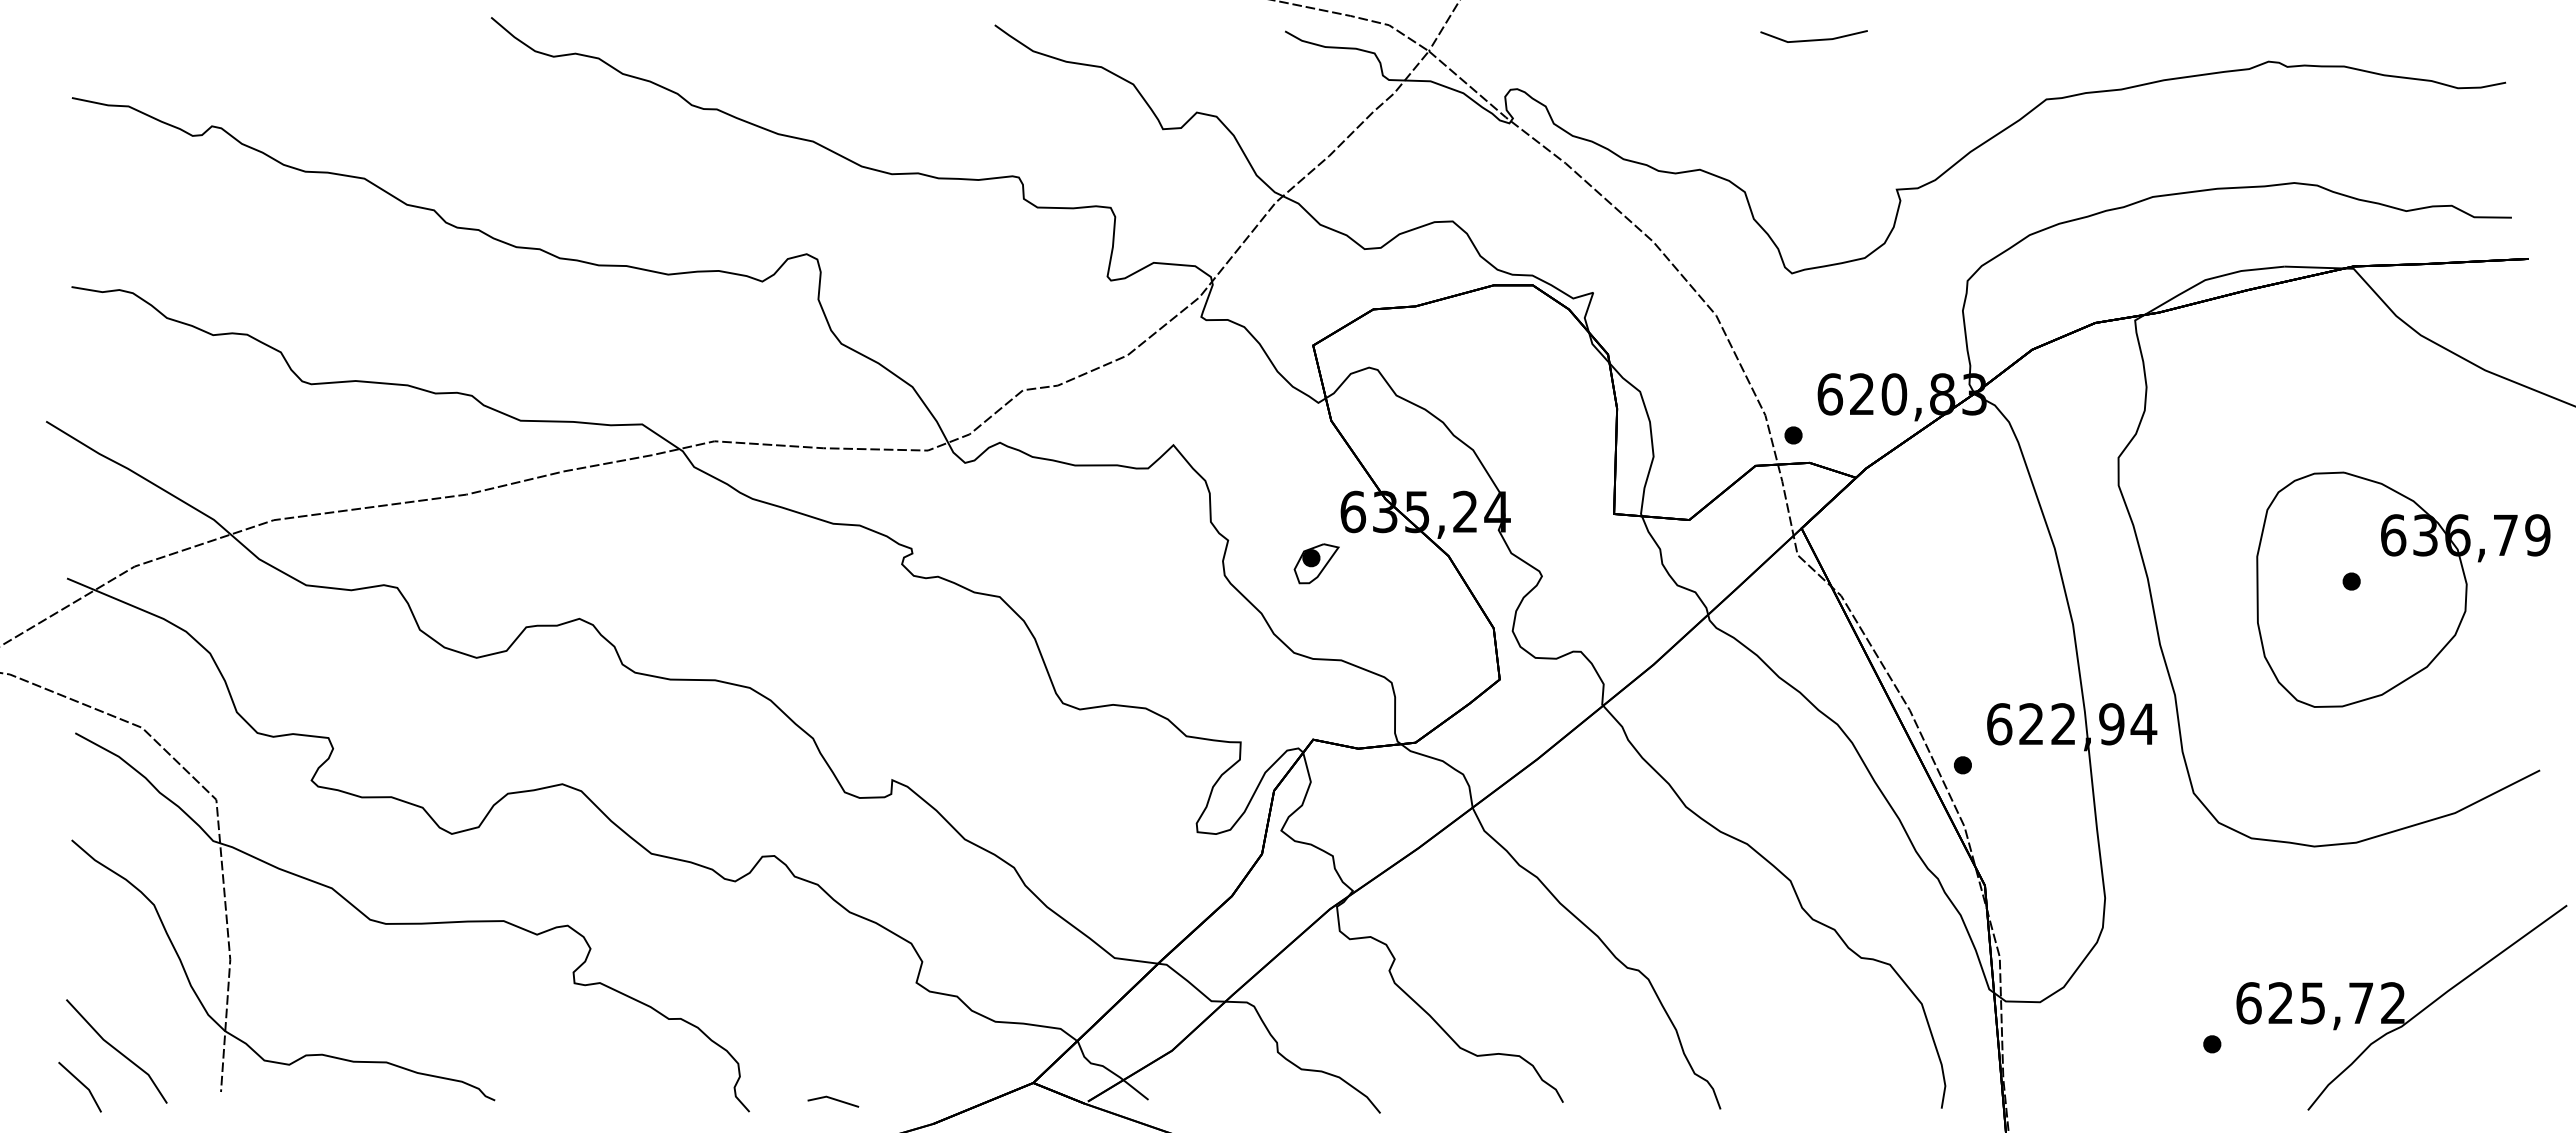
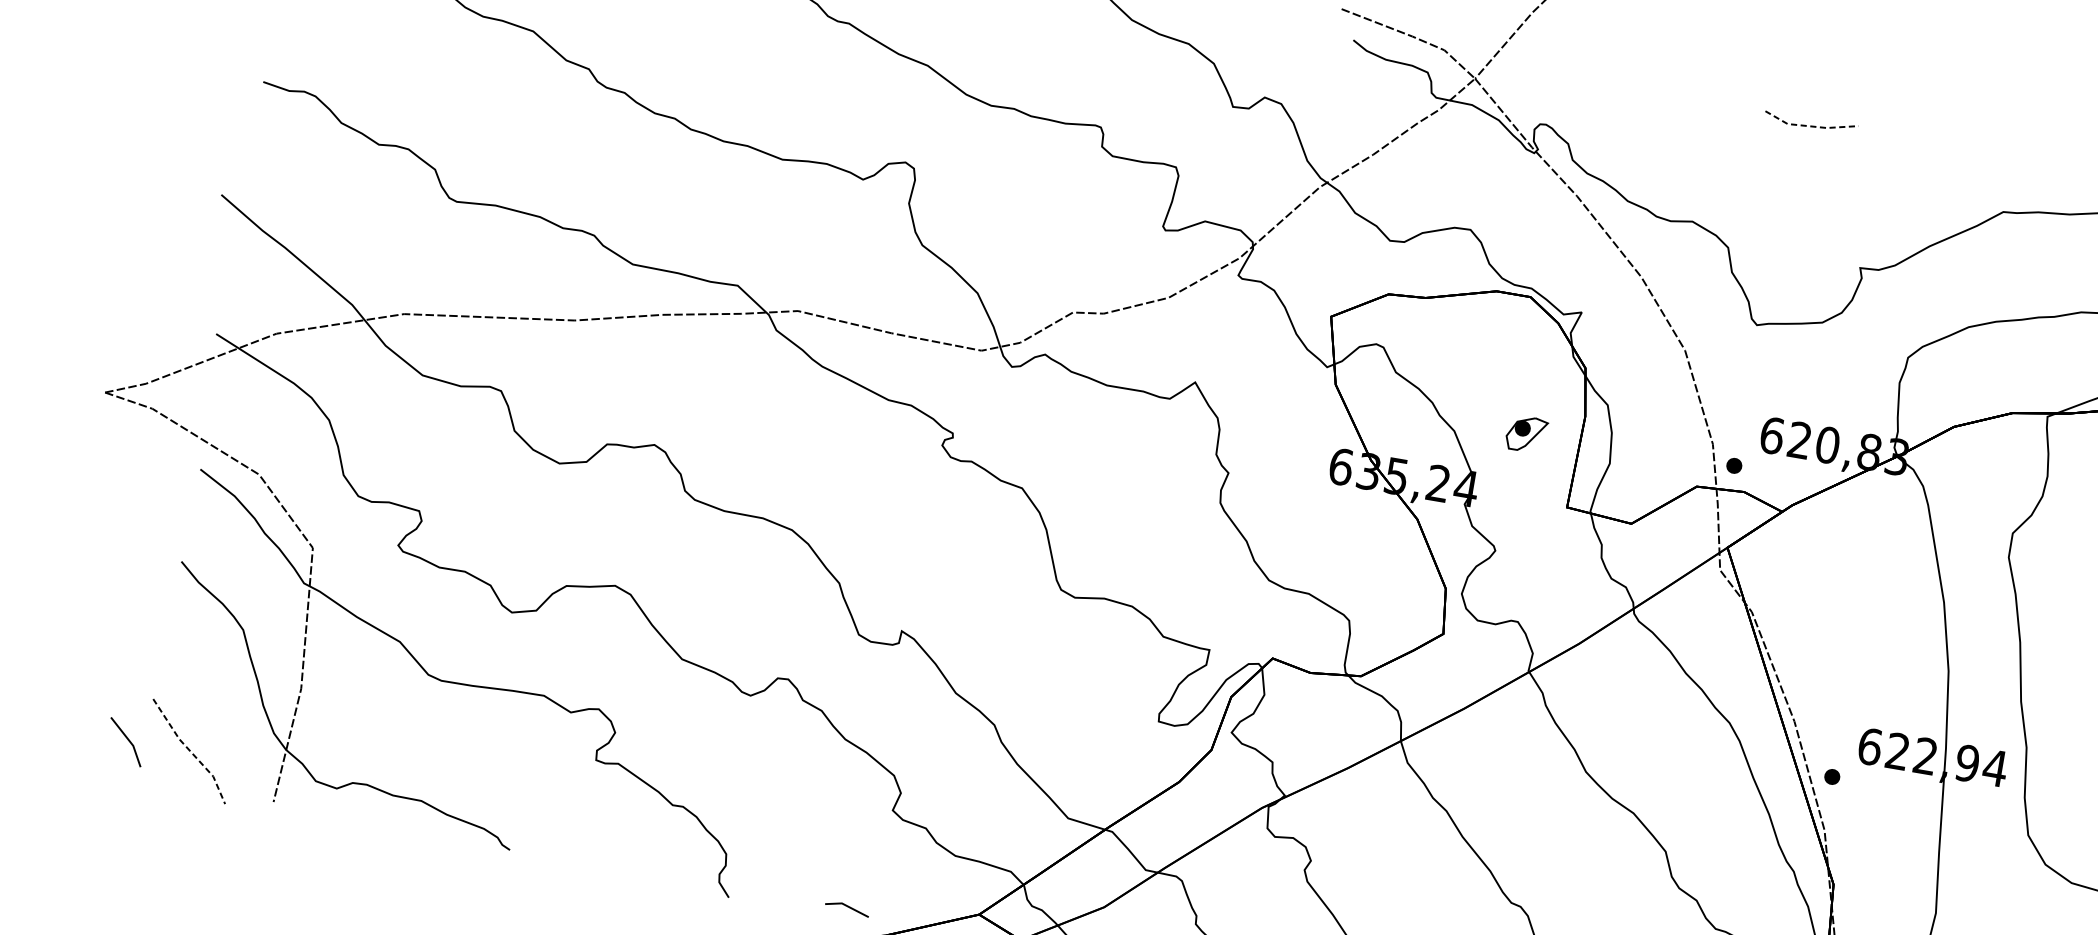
line: (1813, 40) -> (1810, 126), solid -> dashed
part: (1316, 563) -> (1526, 433), moved
line: (118, 1051) -> (190, 751), solid -> dashed
line: (81, 1084) -> (127, 740), moved
line: (834, 1100) -> (848, 907), moved

